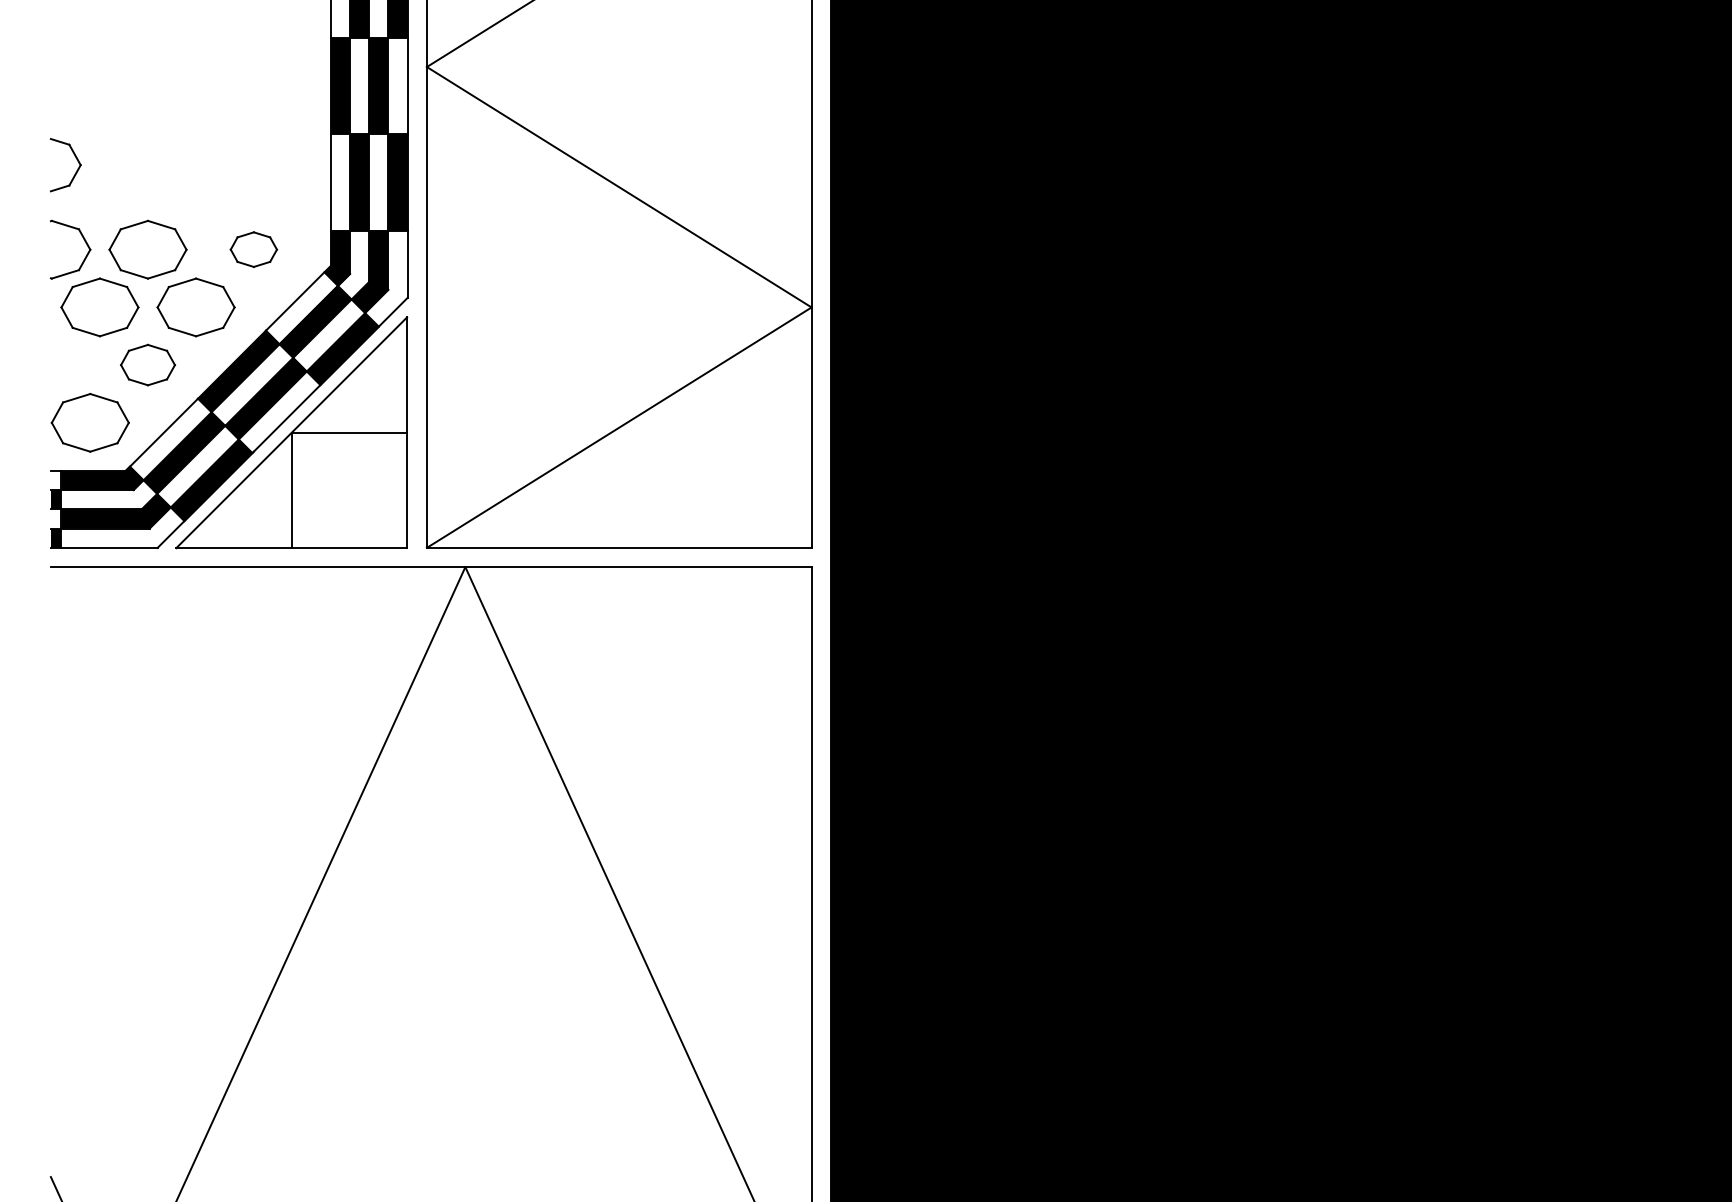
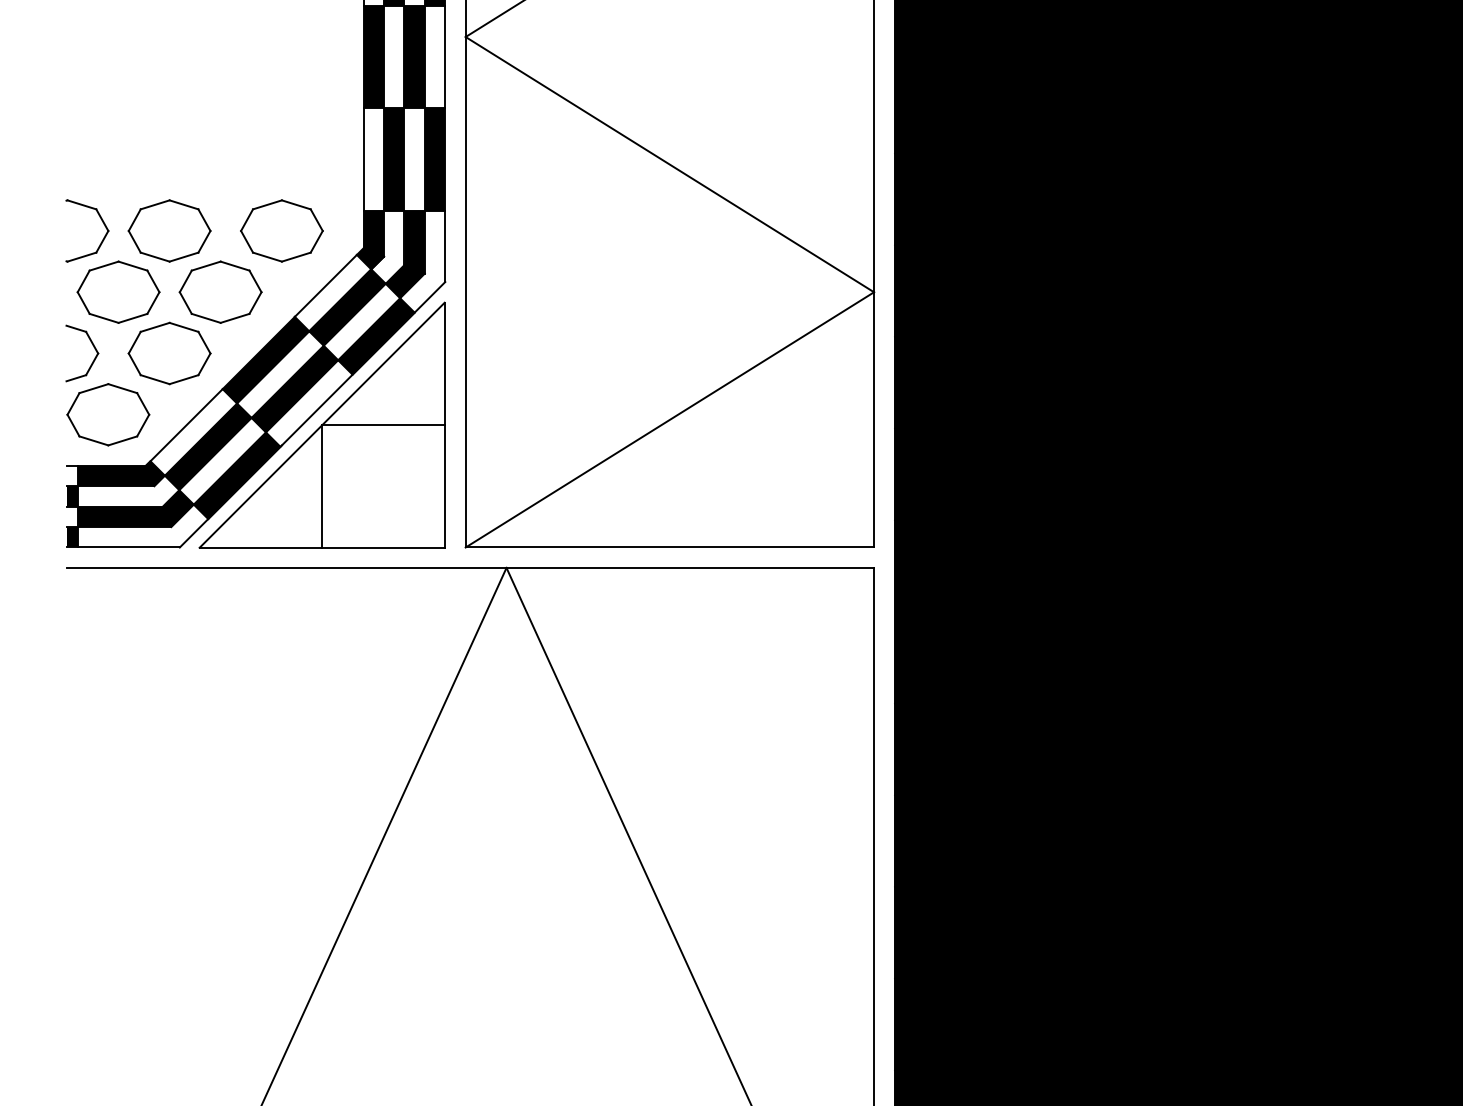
part: (76, 170) -> (93, 359), moved
part: (253, 249) -> (281, 230), size x1.67
part: (147, 364) -> (169, 352), size x1.43

